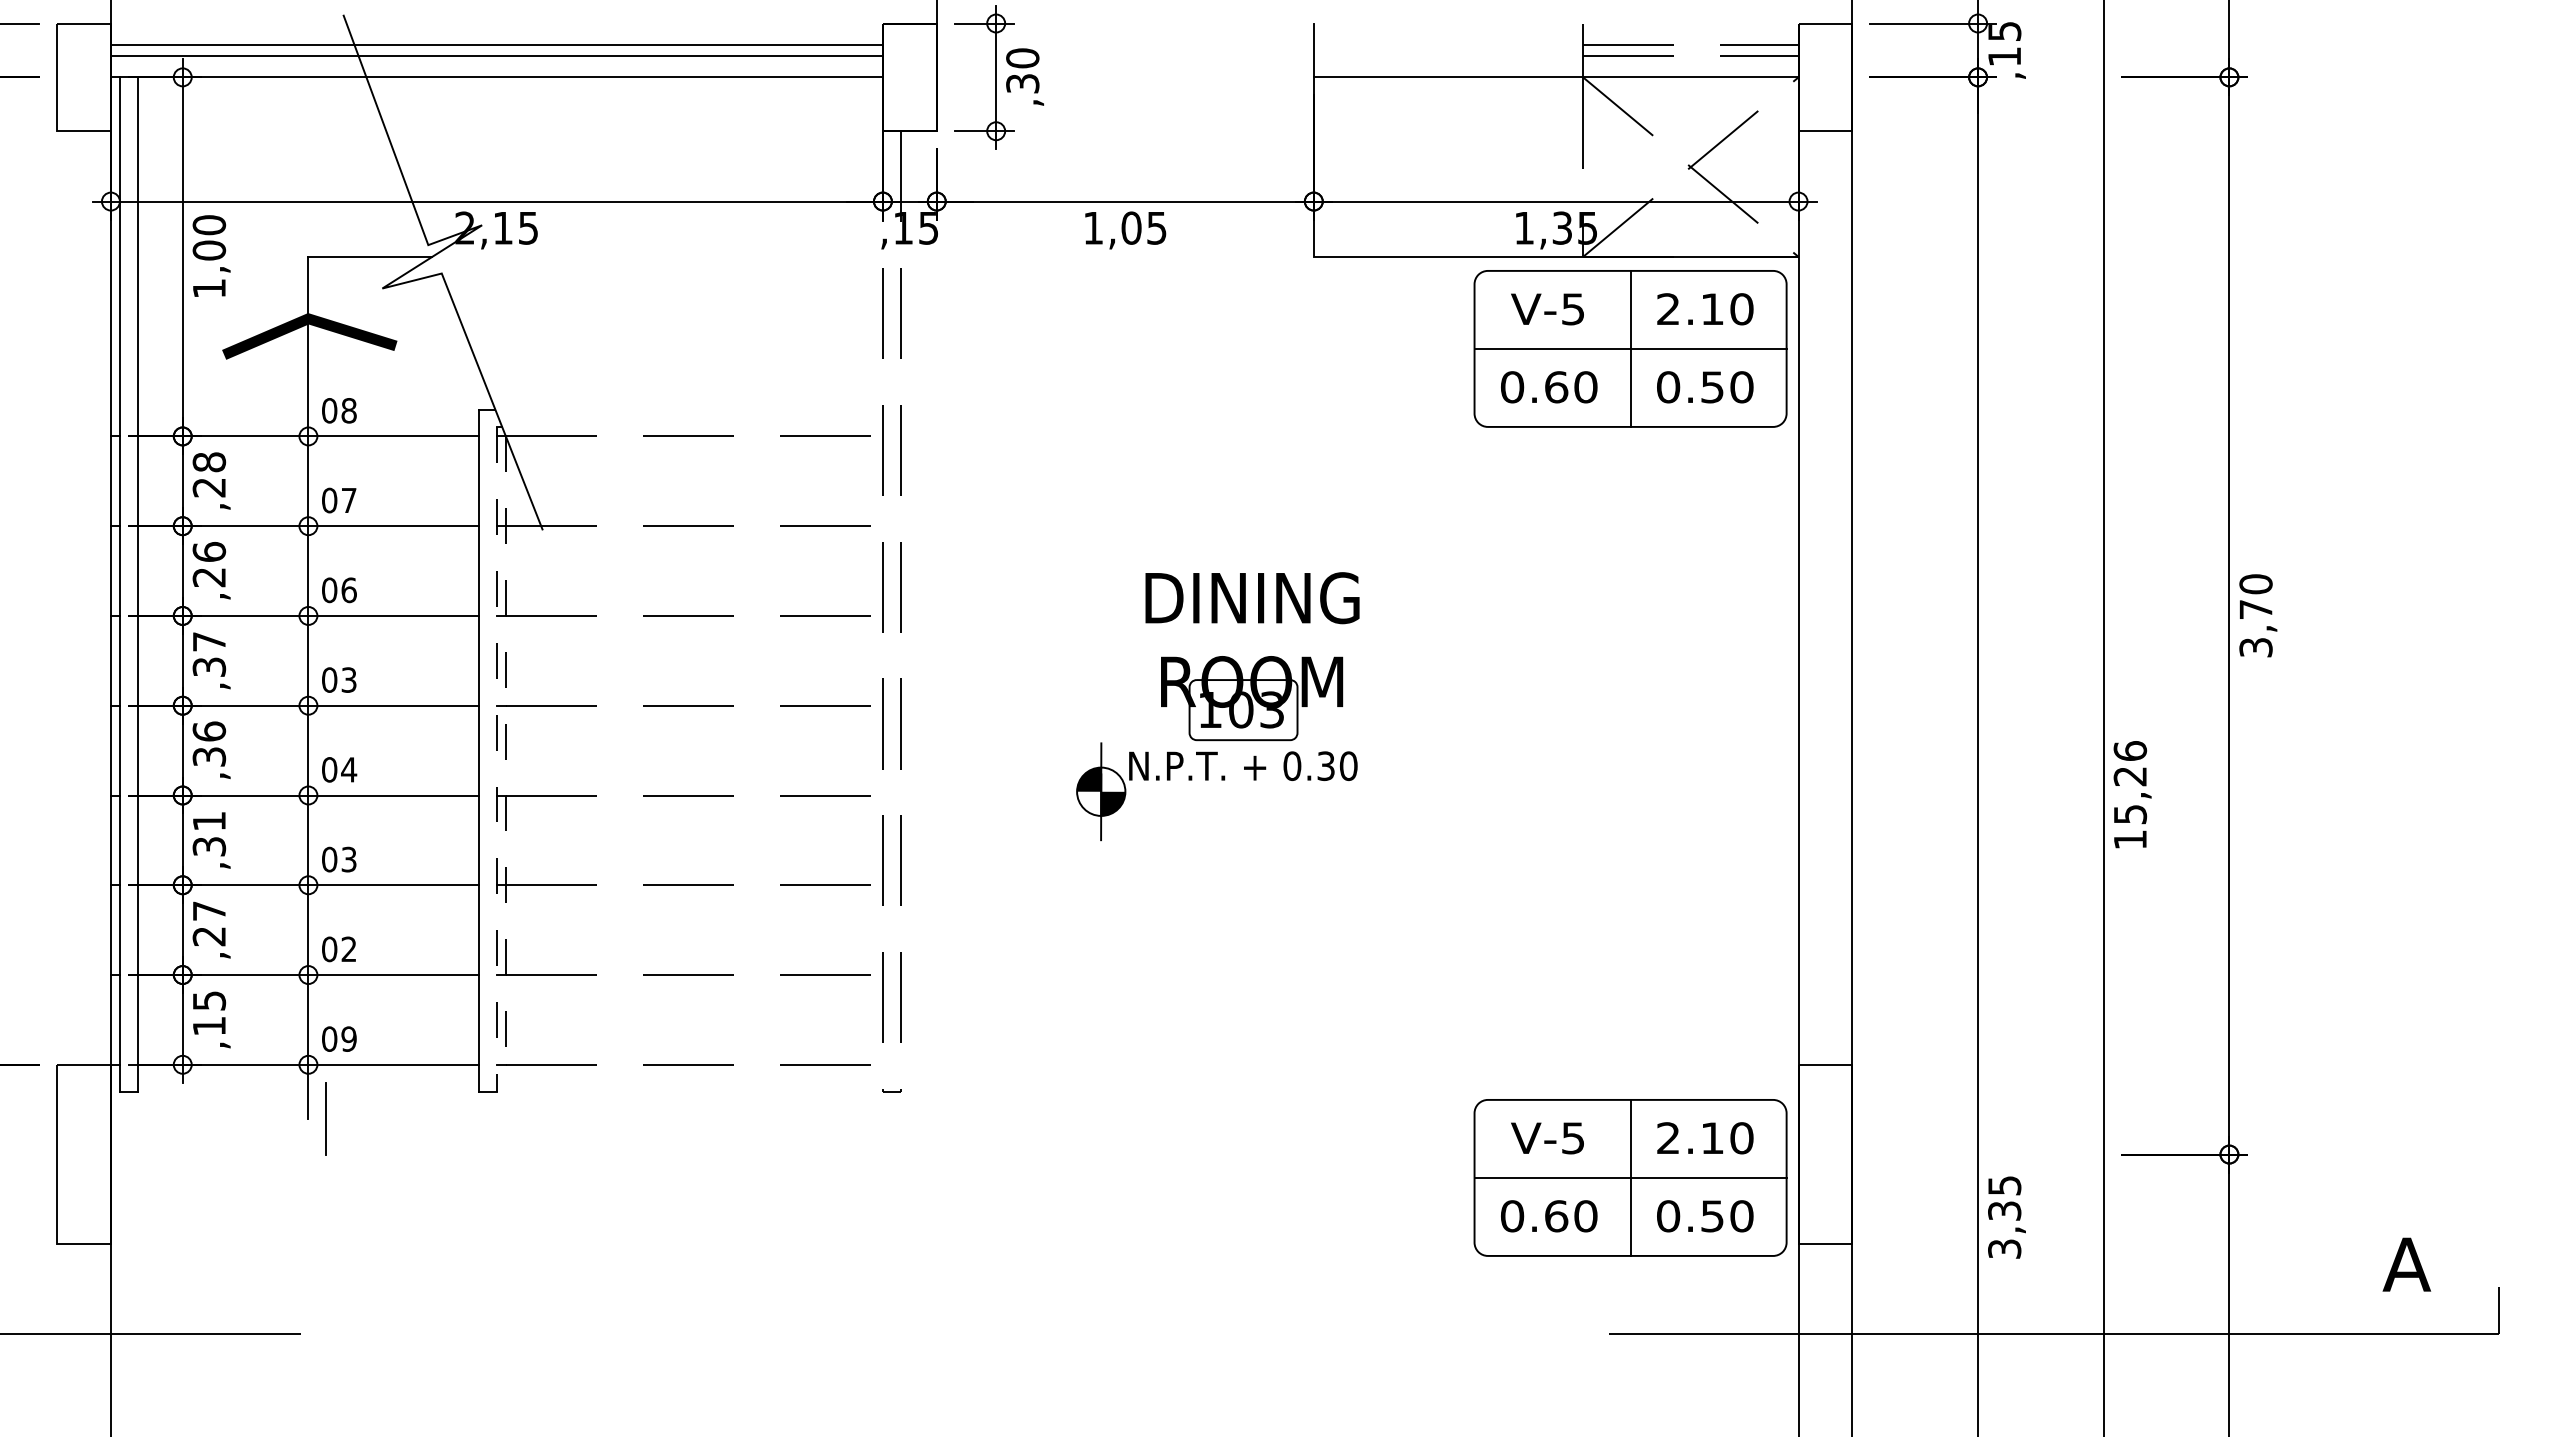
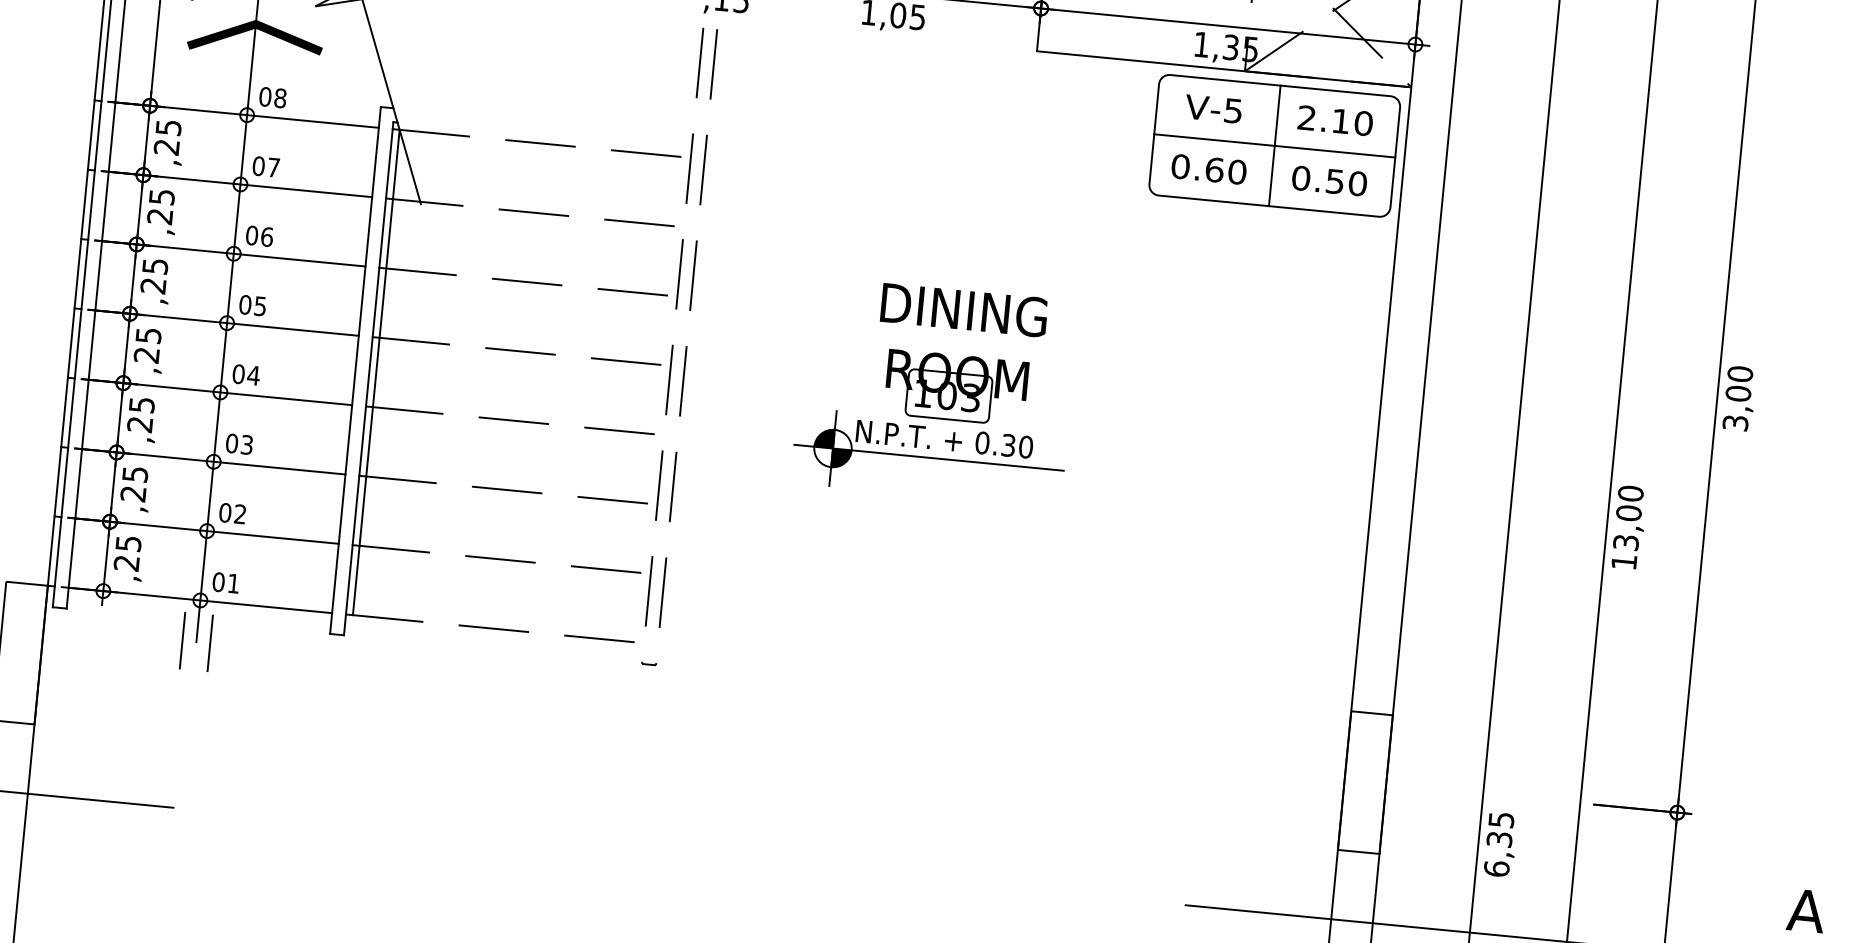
text: (209, 462) -> (168, 127), ,28 -> ,25
text: (209, 551) -> (162, 196), ,26 -> ,25
text: (2255, 609) -> (1738, 393), 3,70 -> 3,00
text: (209, 654) -> (154, 276), ,37 -> ,25
text: (349, 679) -> (260, 305), 03 -> 05
text: (209, 743) -> (147, 344), ,36 -> ,25
line: (505, 751) -> (375, 373), dashed -> solid
line: (496, 760) -> (368, 379), dashed -> solid
text: (2130, 782) -> (1628, 517), 15,26 -> 13,00
line: (1225, 791) -> (929, 457), added
text: (209, 834) -> (141, 415), ,31 -> ,25
text: (209, 910) -> (135, 473), ,27 -> ,25
text: (208, 1026) -> (126, 563), ,15 -> ,25
text: (348, 1038) -> (233, 583), 09 -> 01
line: (290, 1118) -> (182, 640), added
part: (1630, 1177) -> (1213, 785), removed
text: (2004, 1248) -> (1496, 868), 3,35 -> 6,35

